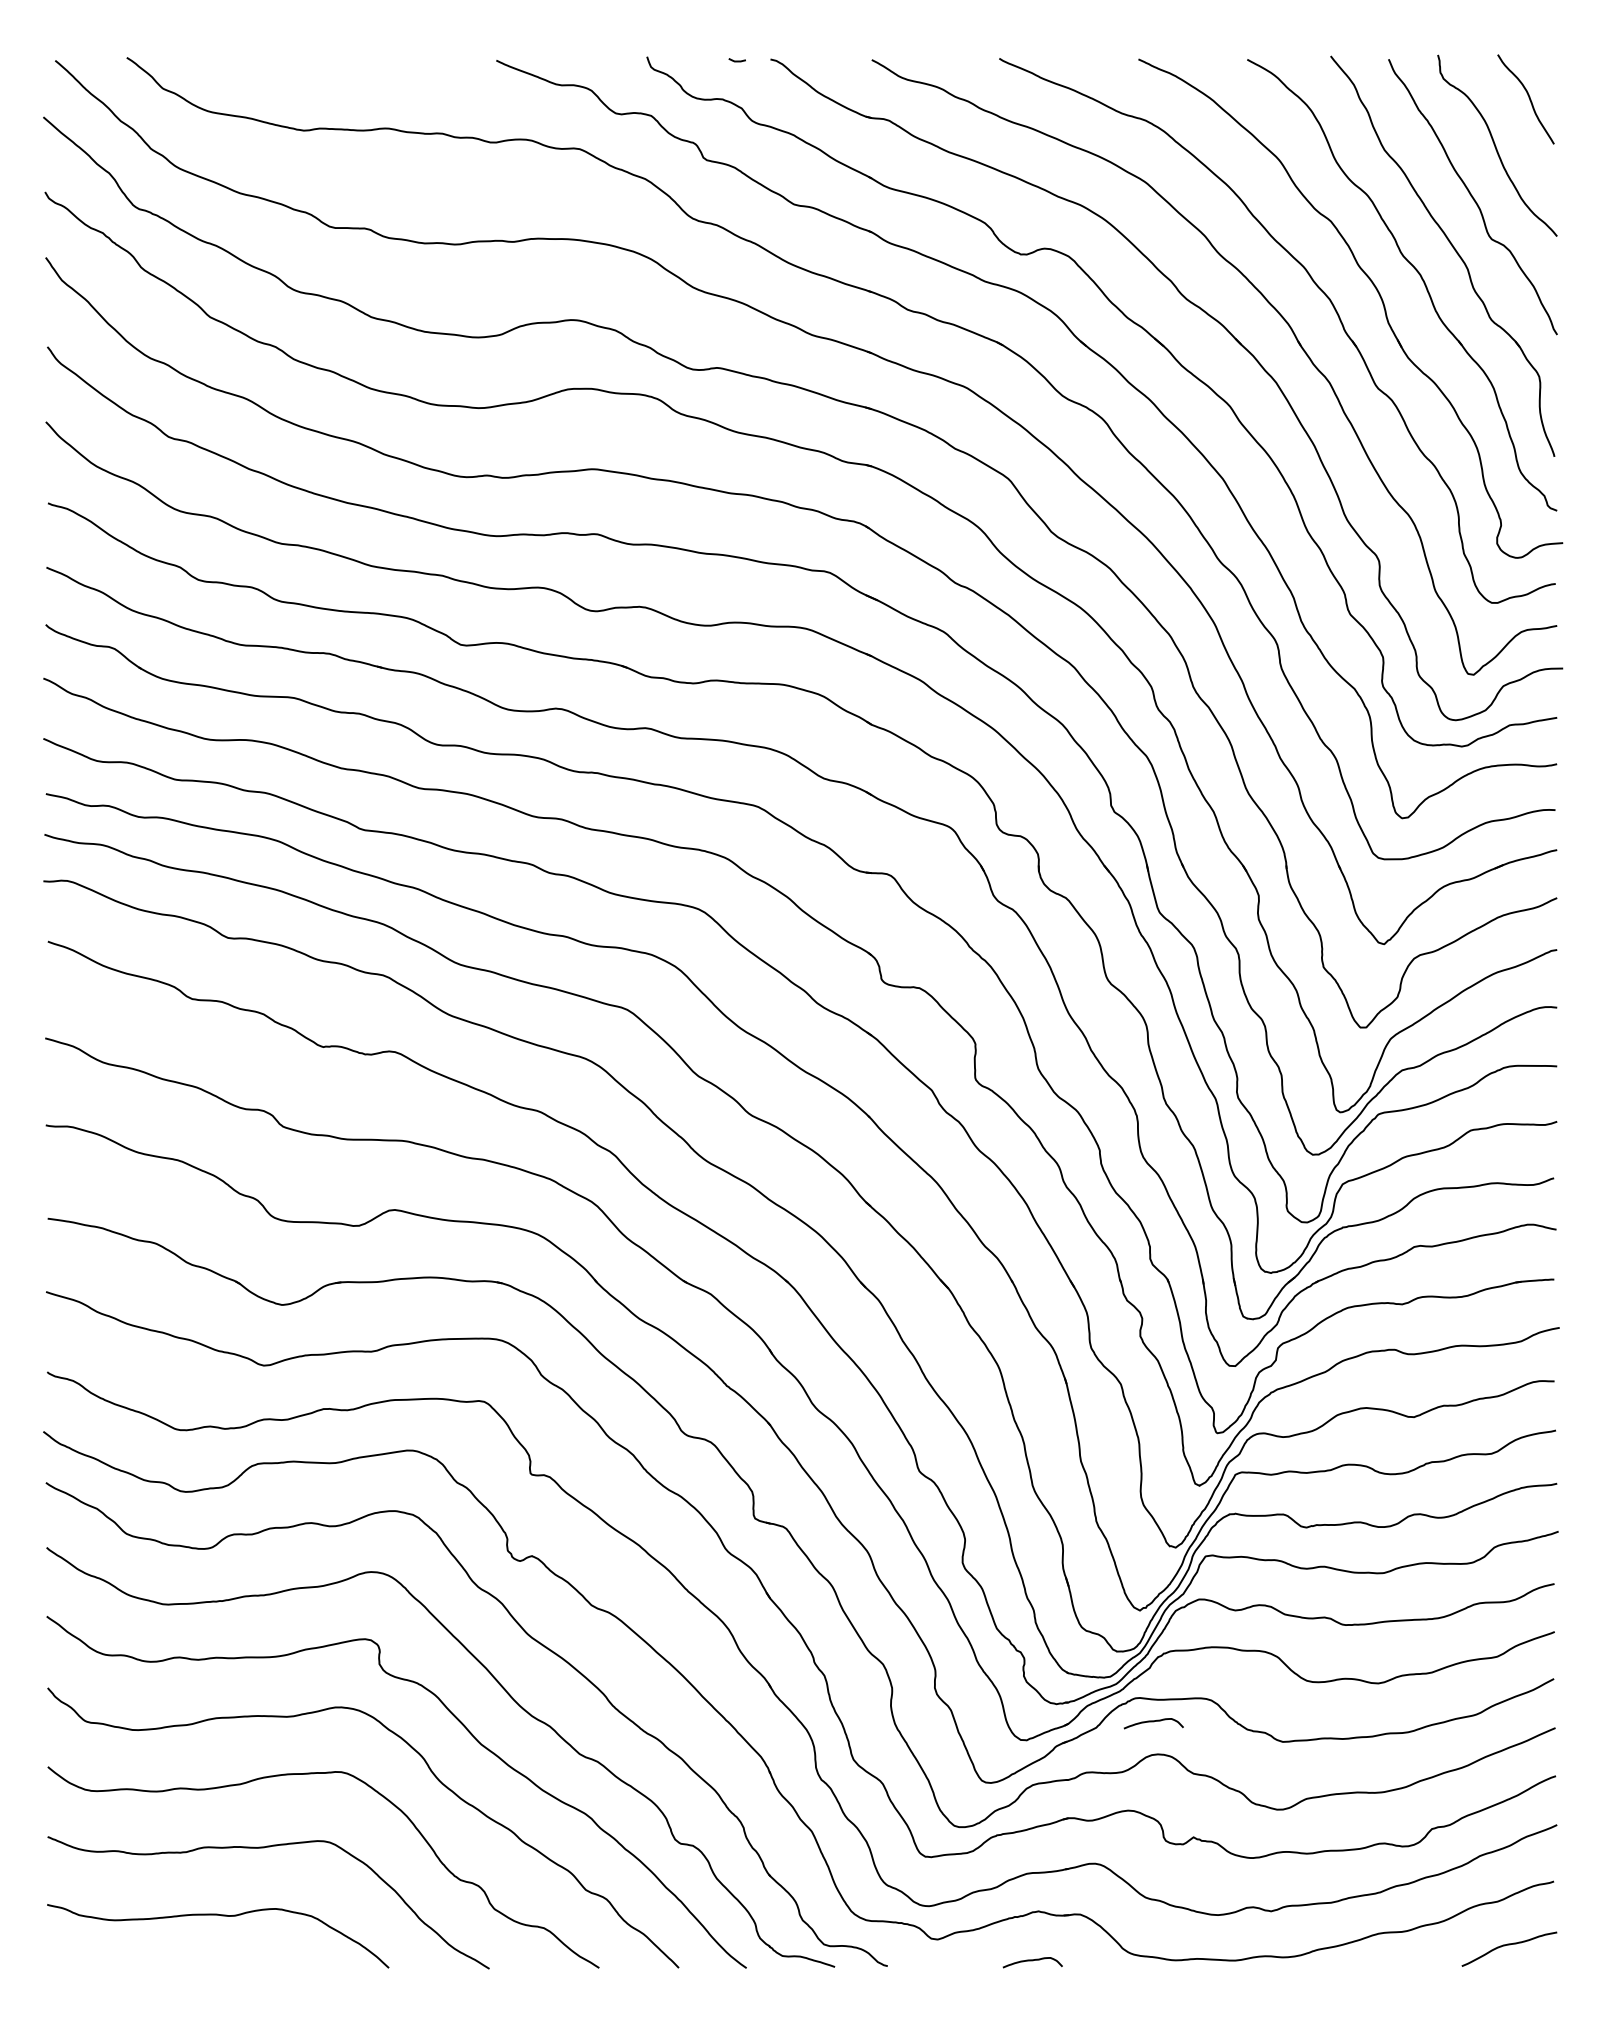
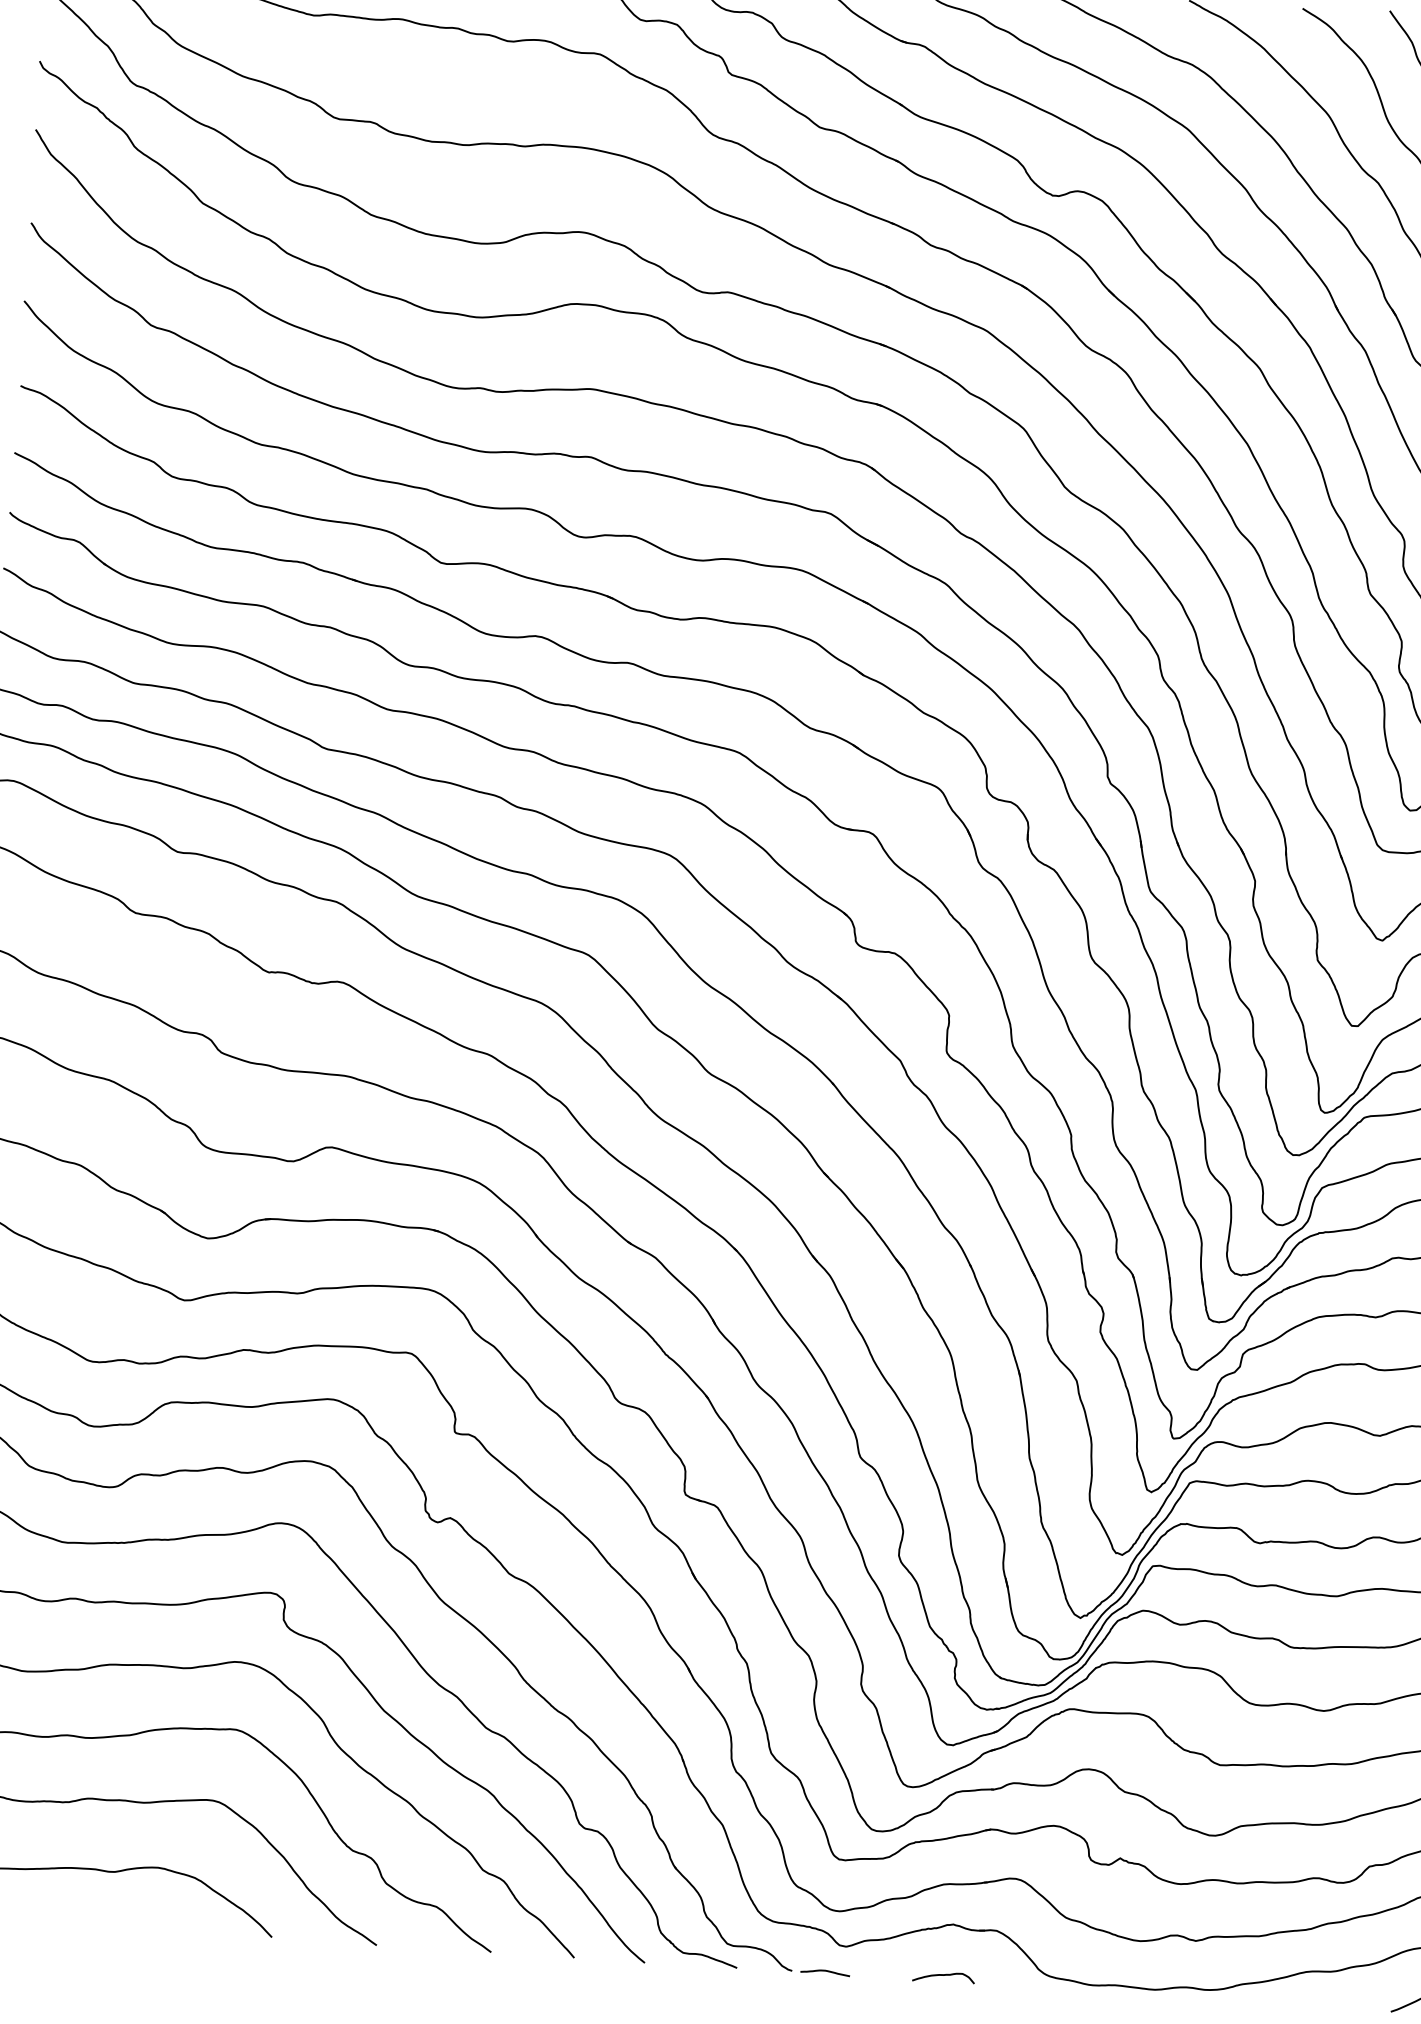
curve: (1153, 1722) -> (1086, 1735), removed
curve: (919, 1964) -> (825, 1971), added

